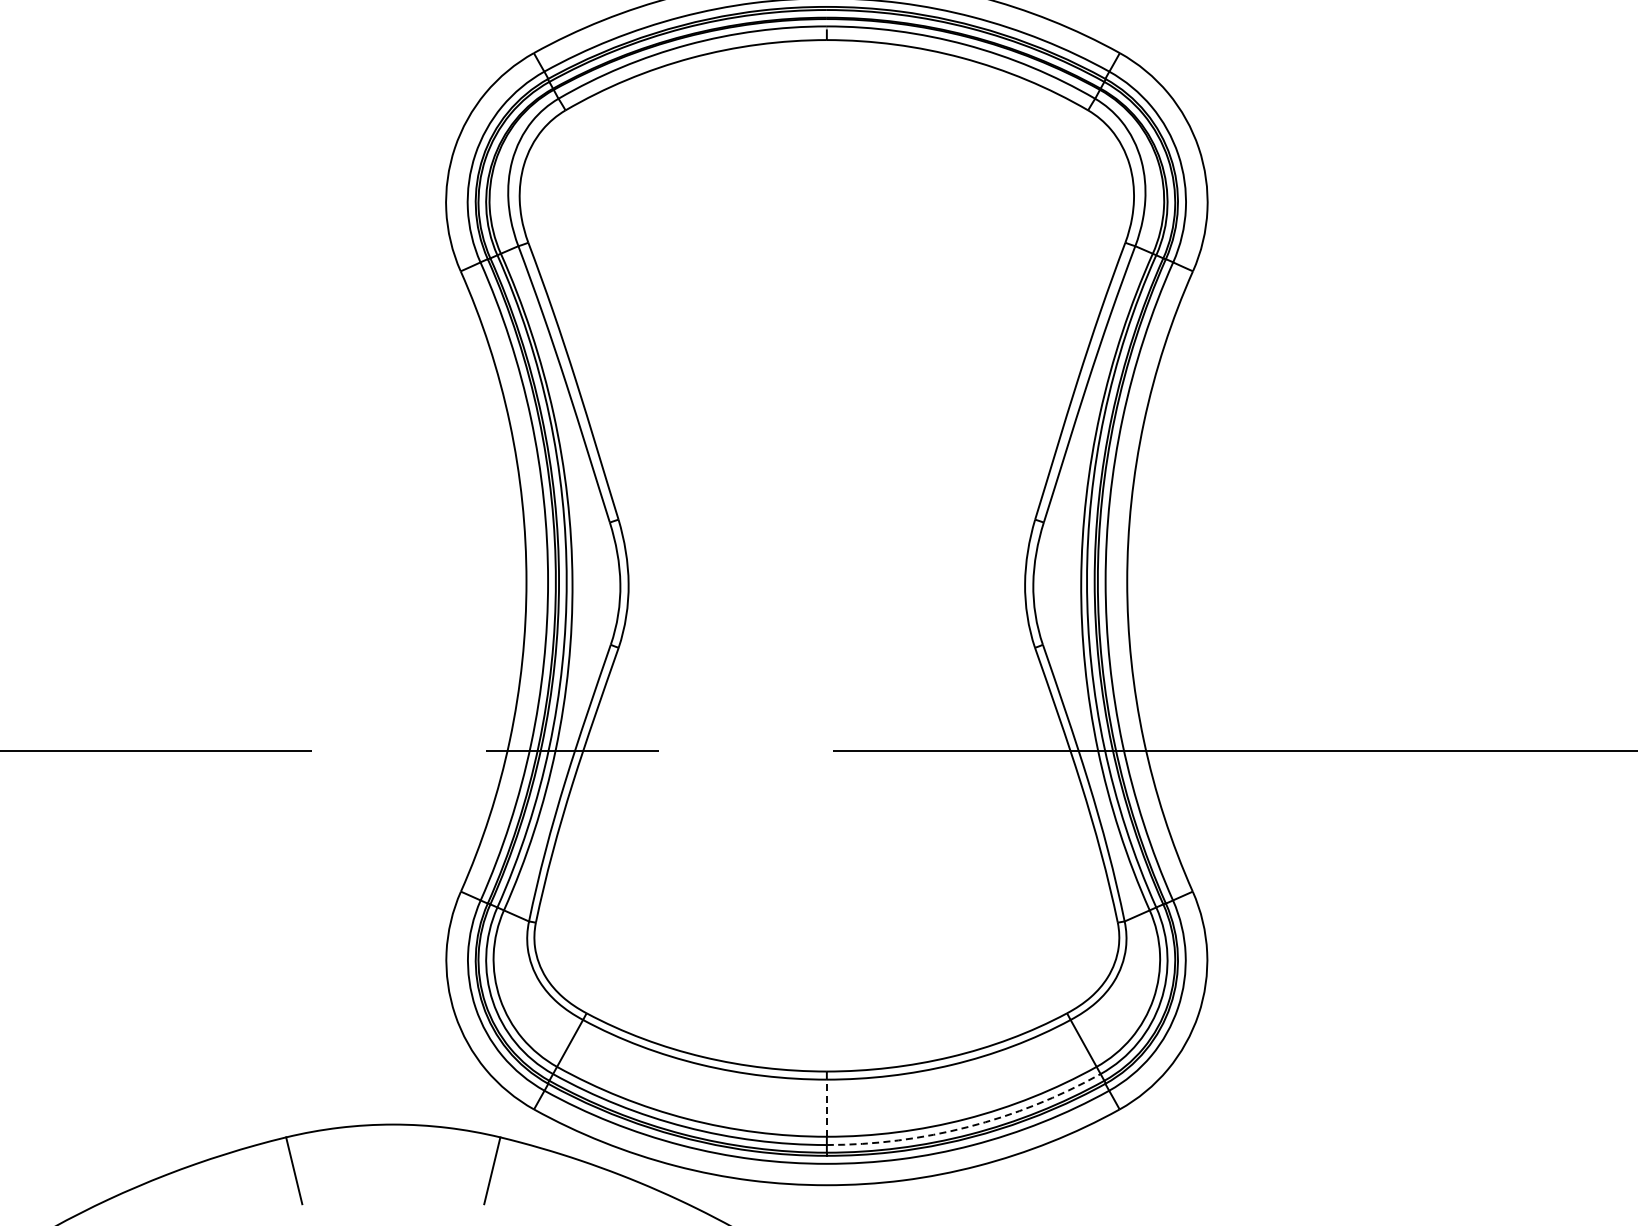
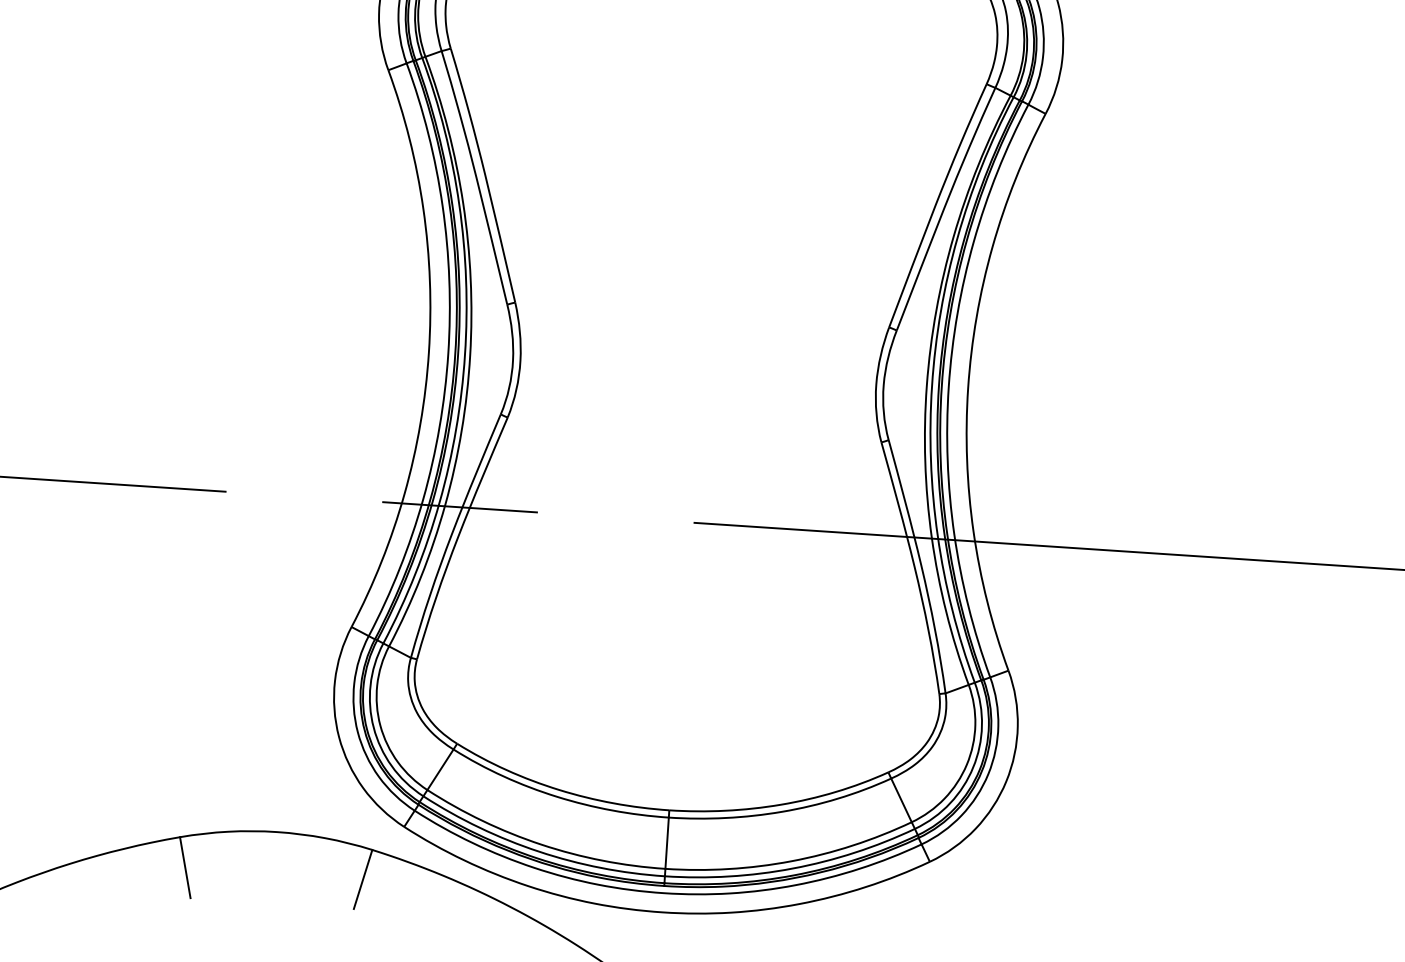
line: (826, 1108) -> (666, 843), dashed -> solid
arc: (968, 1127) -> (793, 869), dashed -> solid

